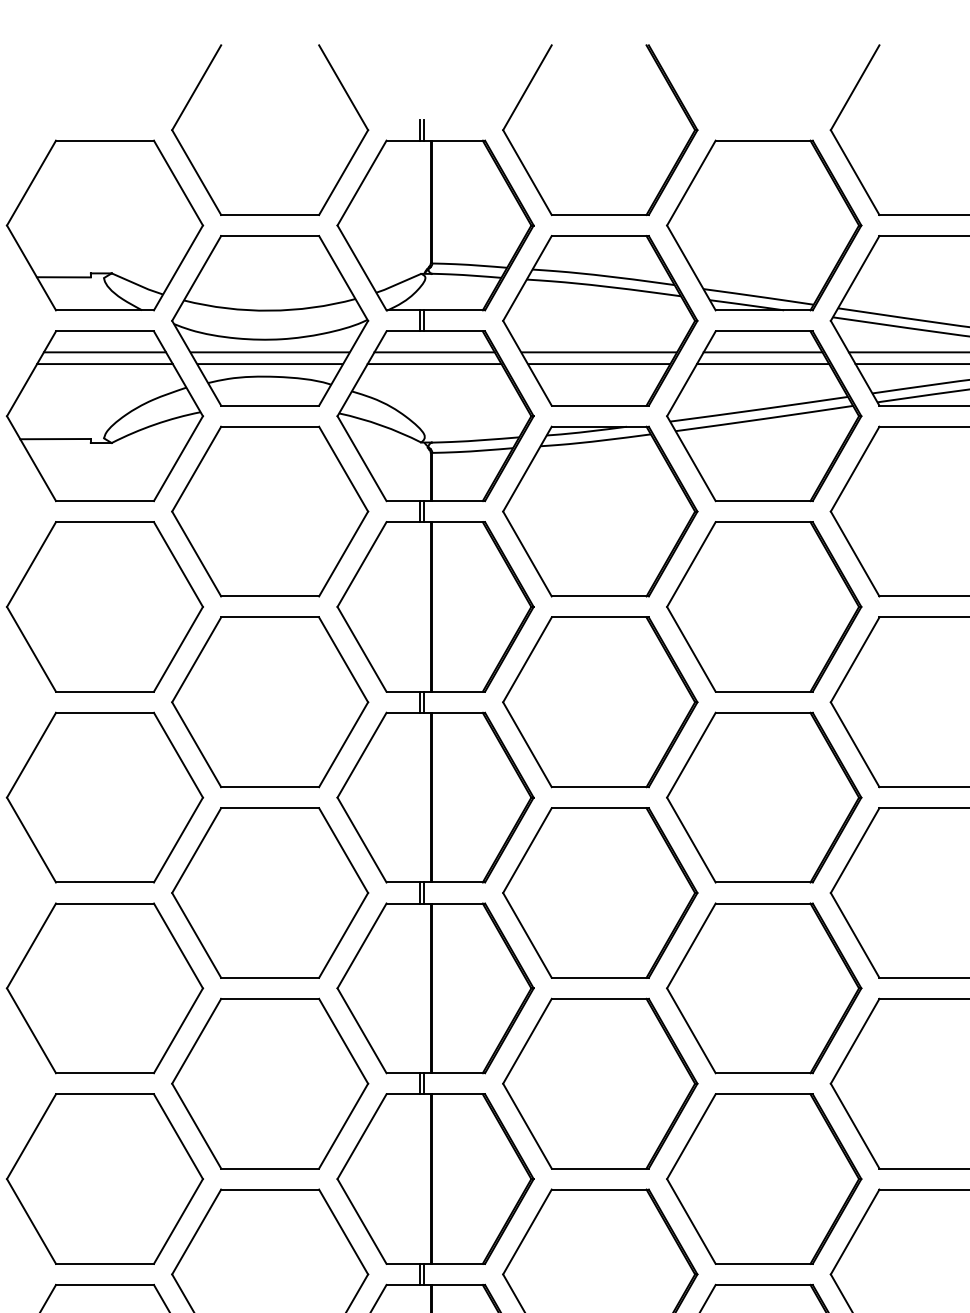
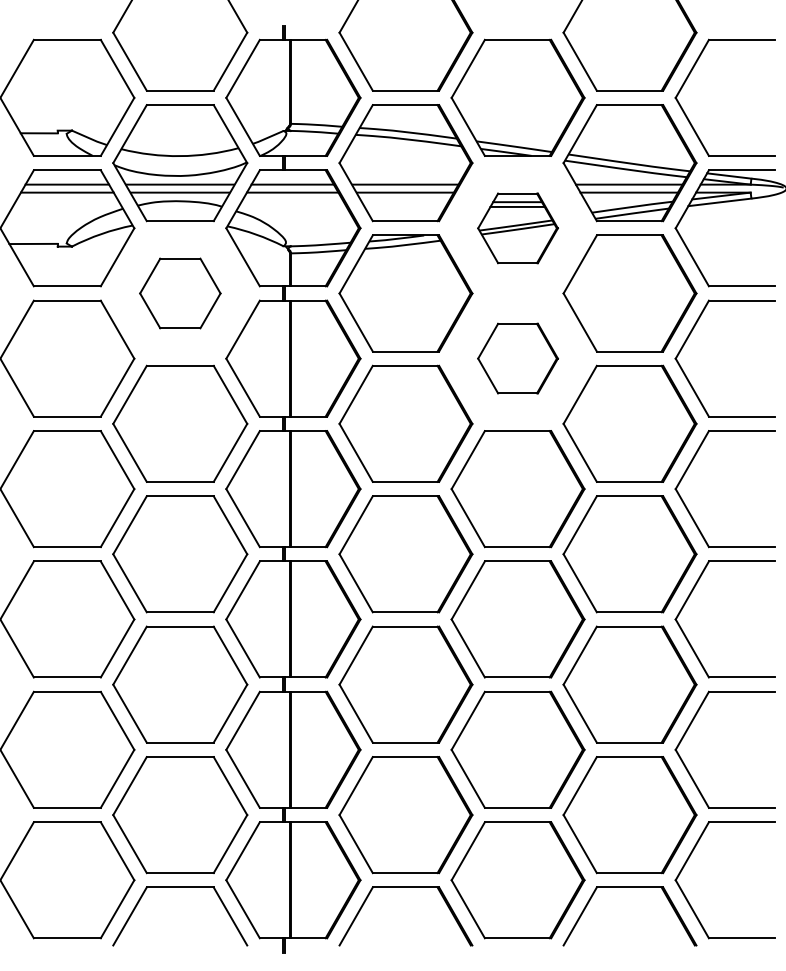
part: (763, 416) -> (517, 228), size x0.6
part: (270, 511) -> (180, 293), size x0.6
part: (763, 606) -> (517, 358), size x0.6

